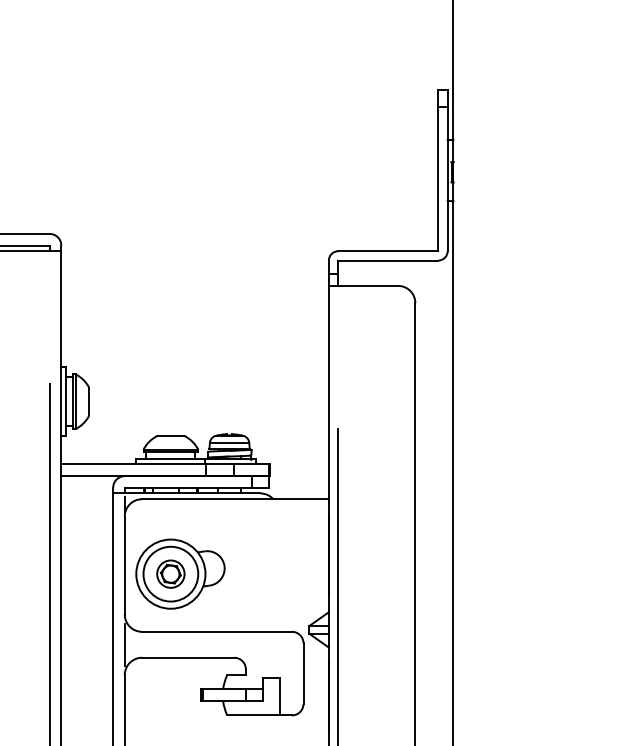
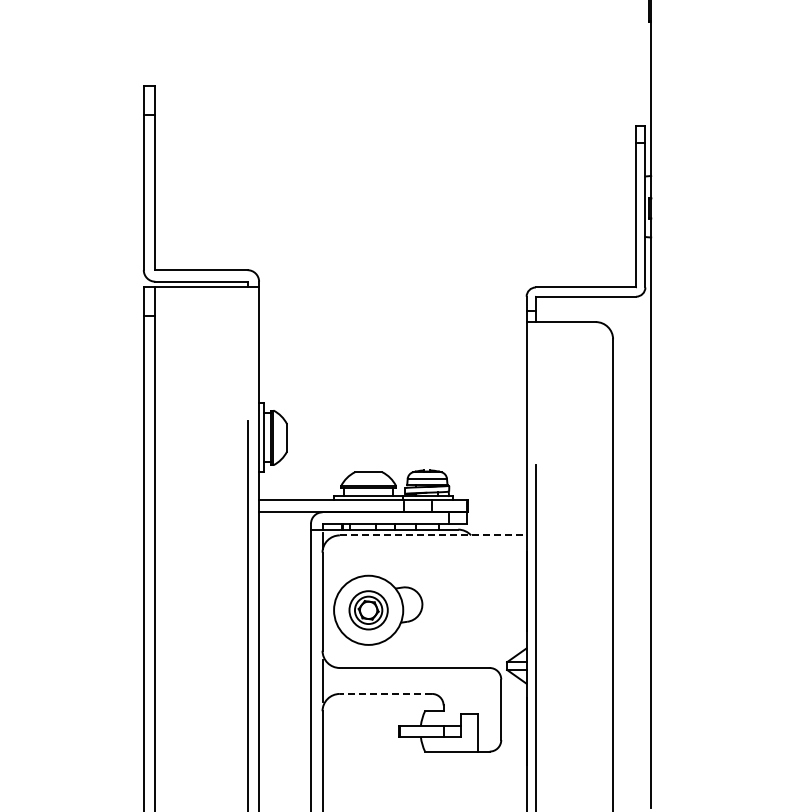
line: (235, 499) -> (433, 535), solid -> dashed
circle: (170, 573) -> (368, 609), size x0.7
line: (187, 657) -> (385, 693), solid -> dashed

